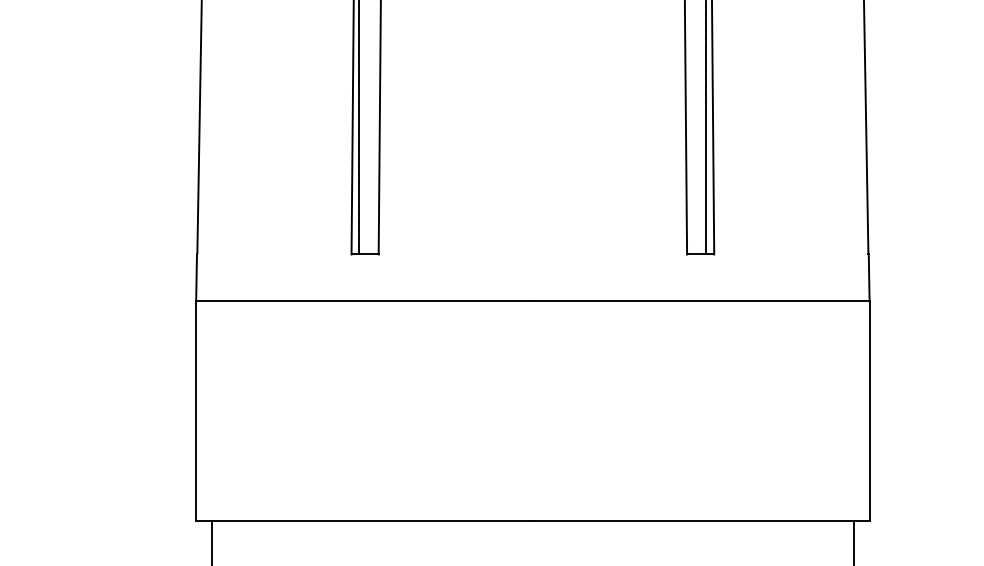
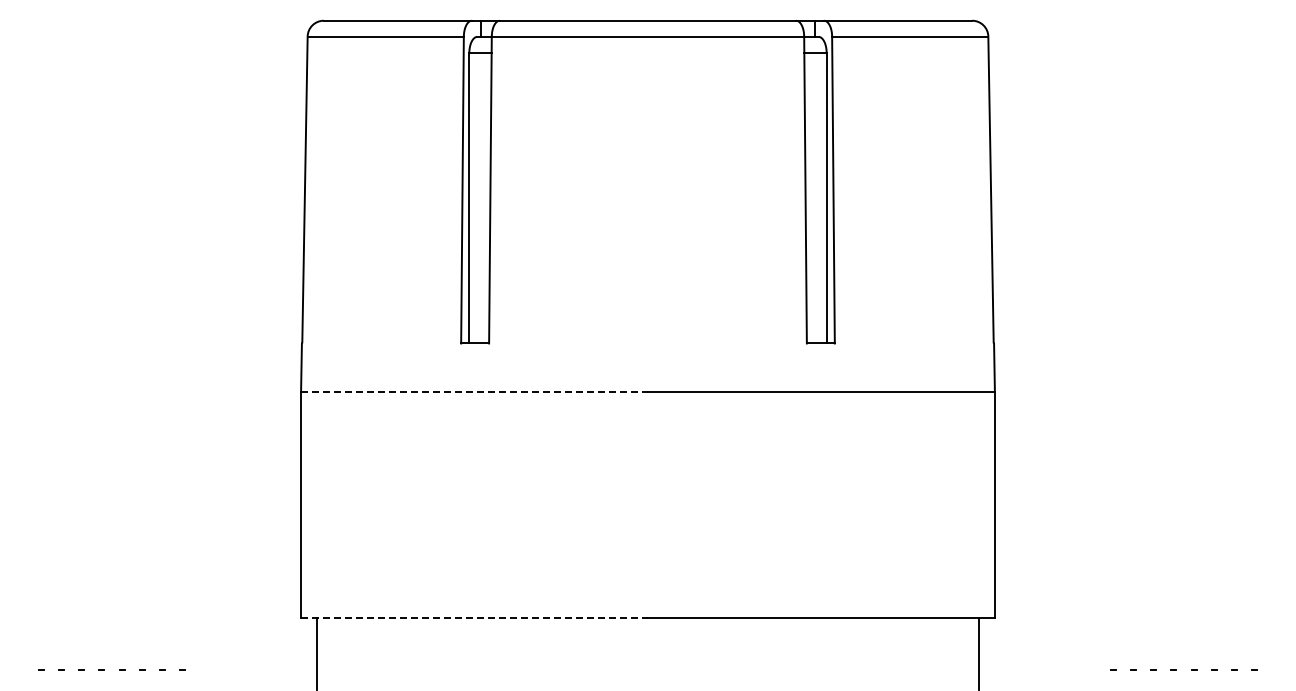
line: (365, 301) -> (475, 391), solid -> dashed
line: (365, 520) -> (475, 617), solid -> dashed

